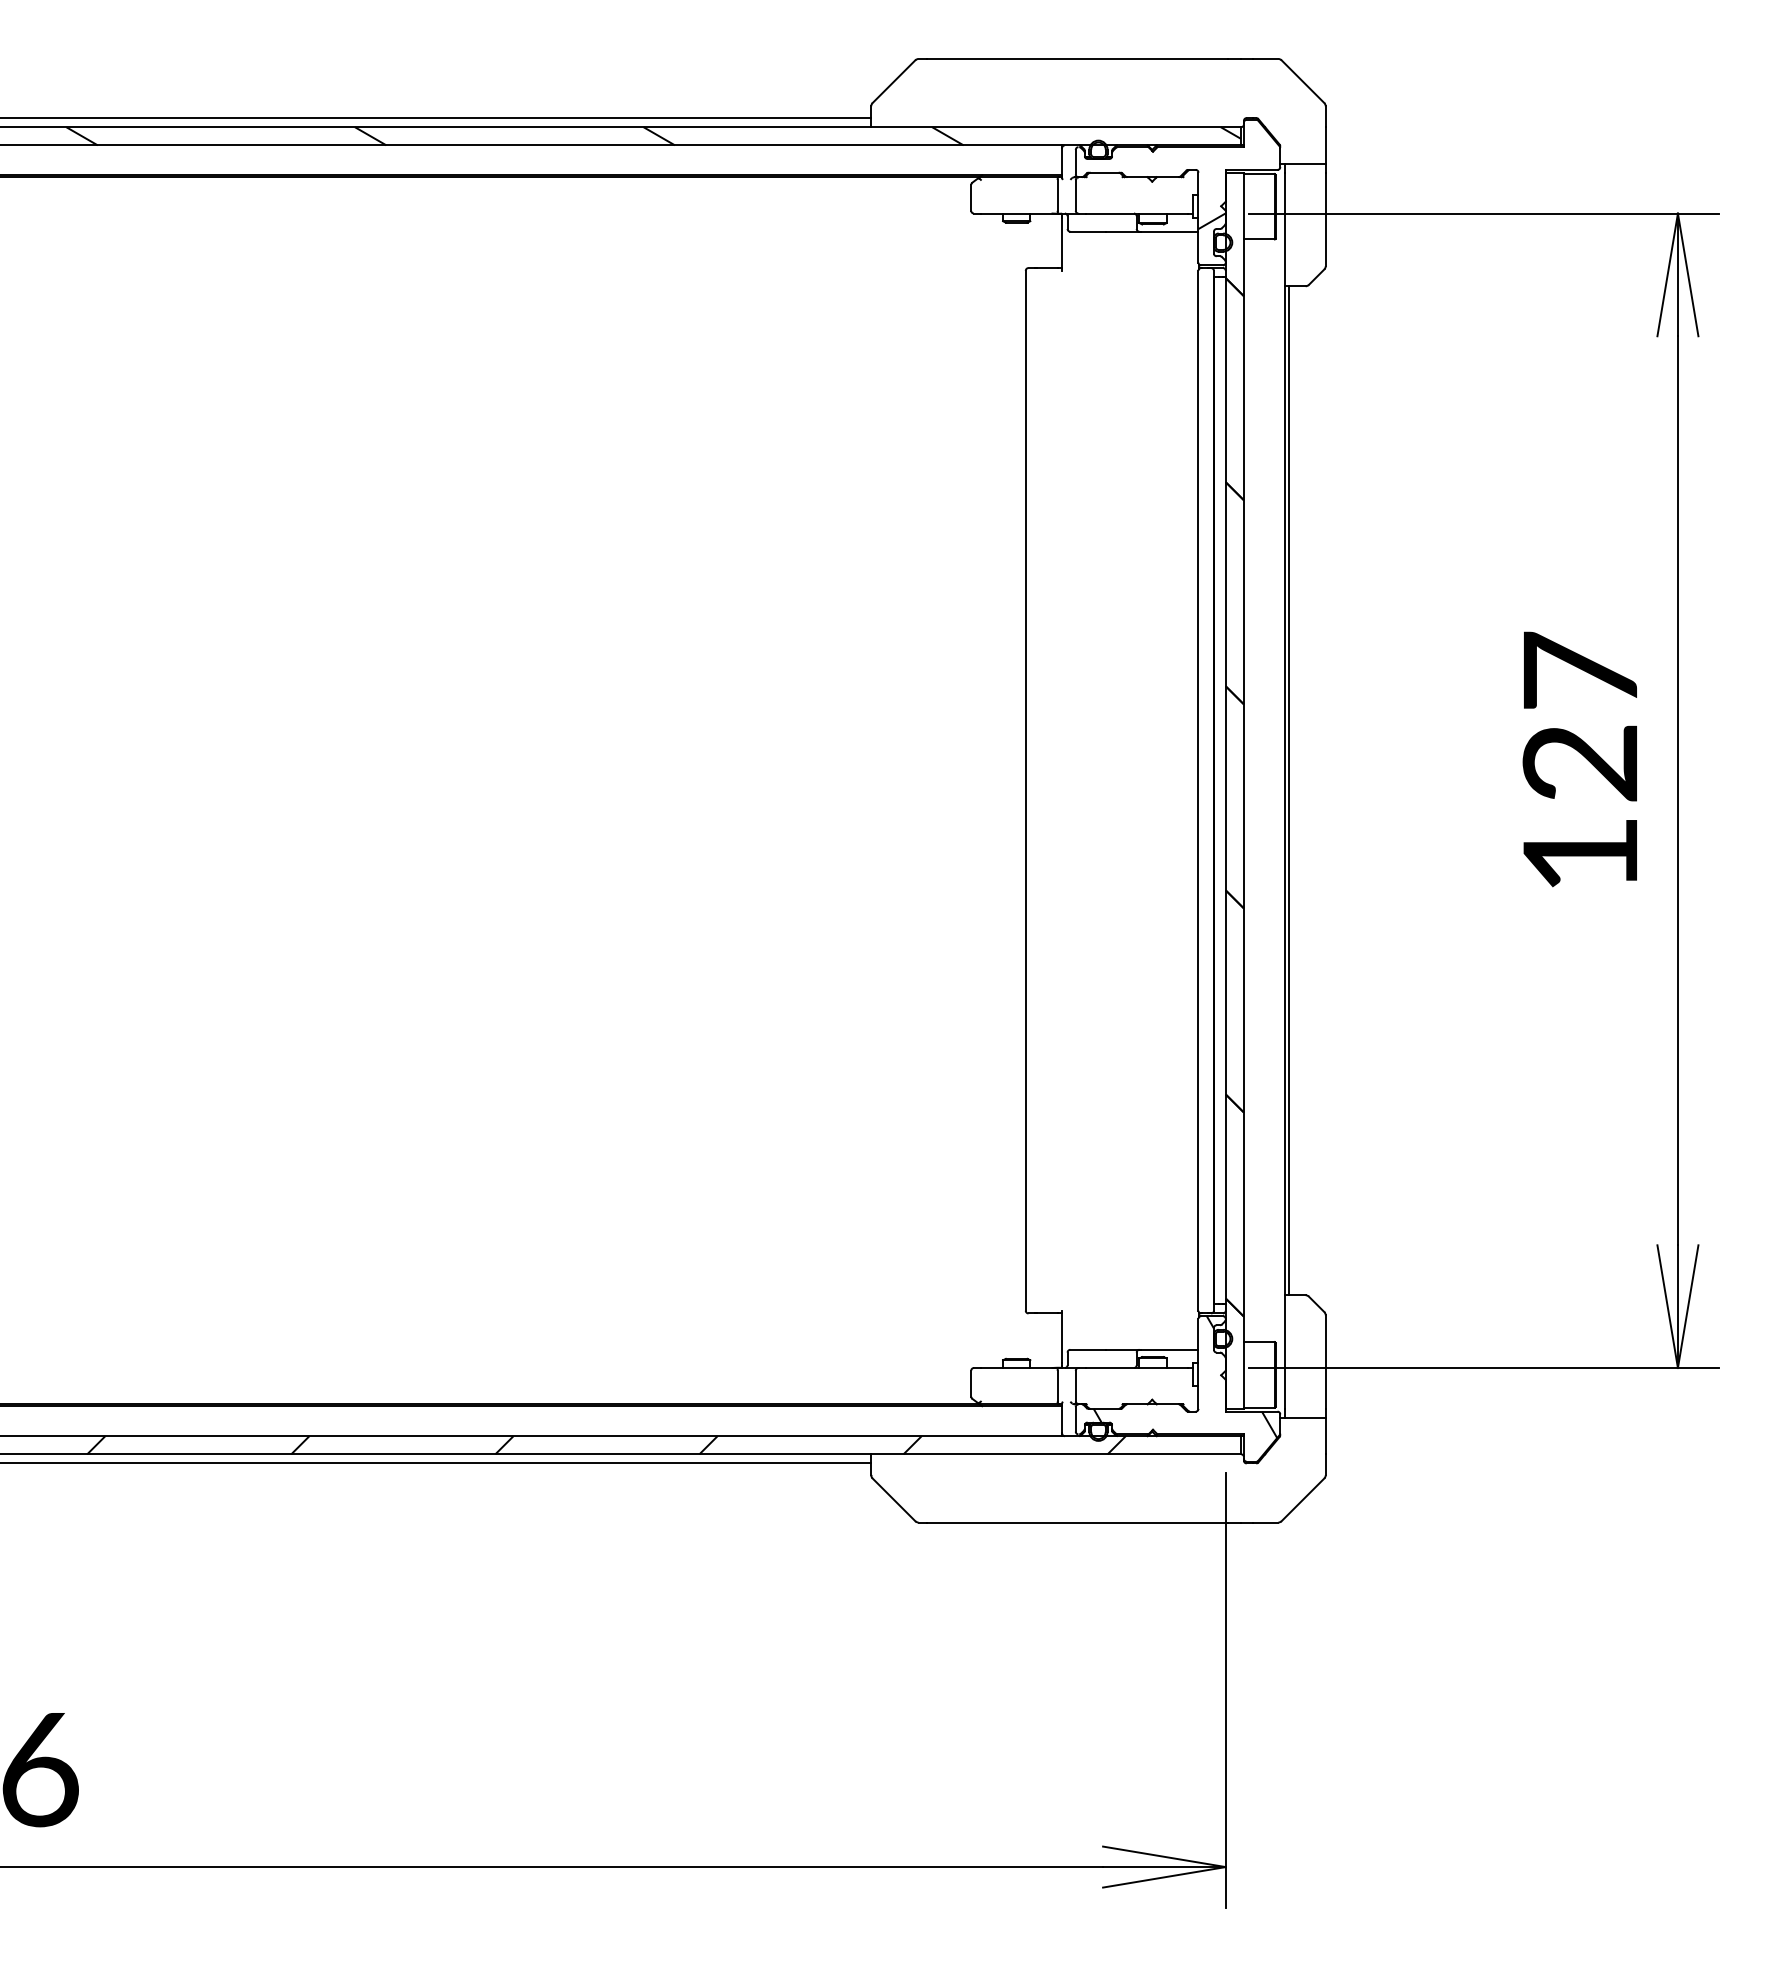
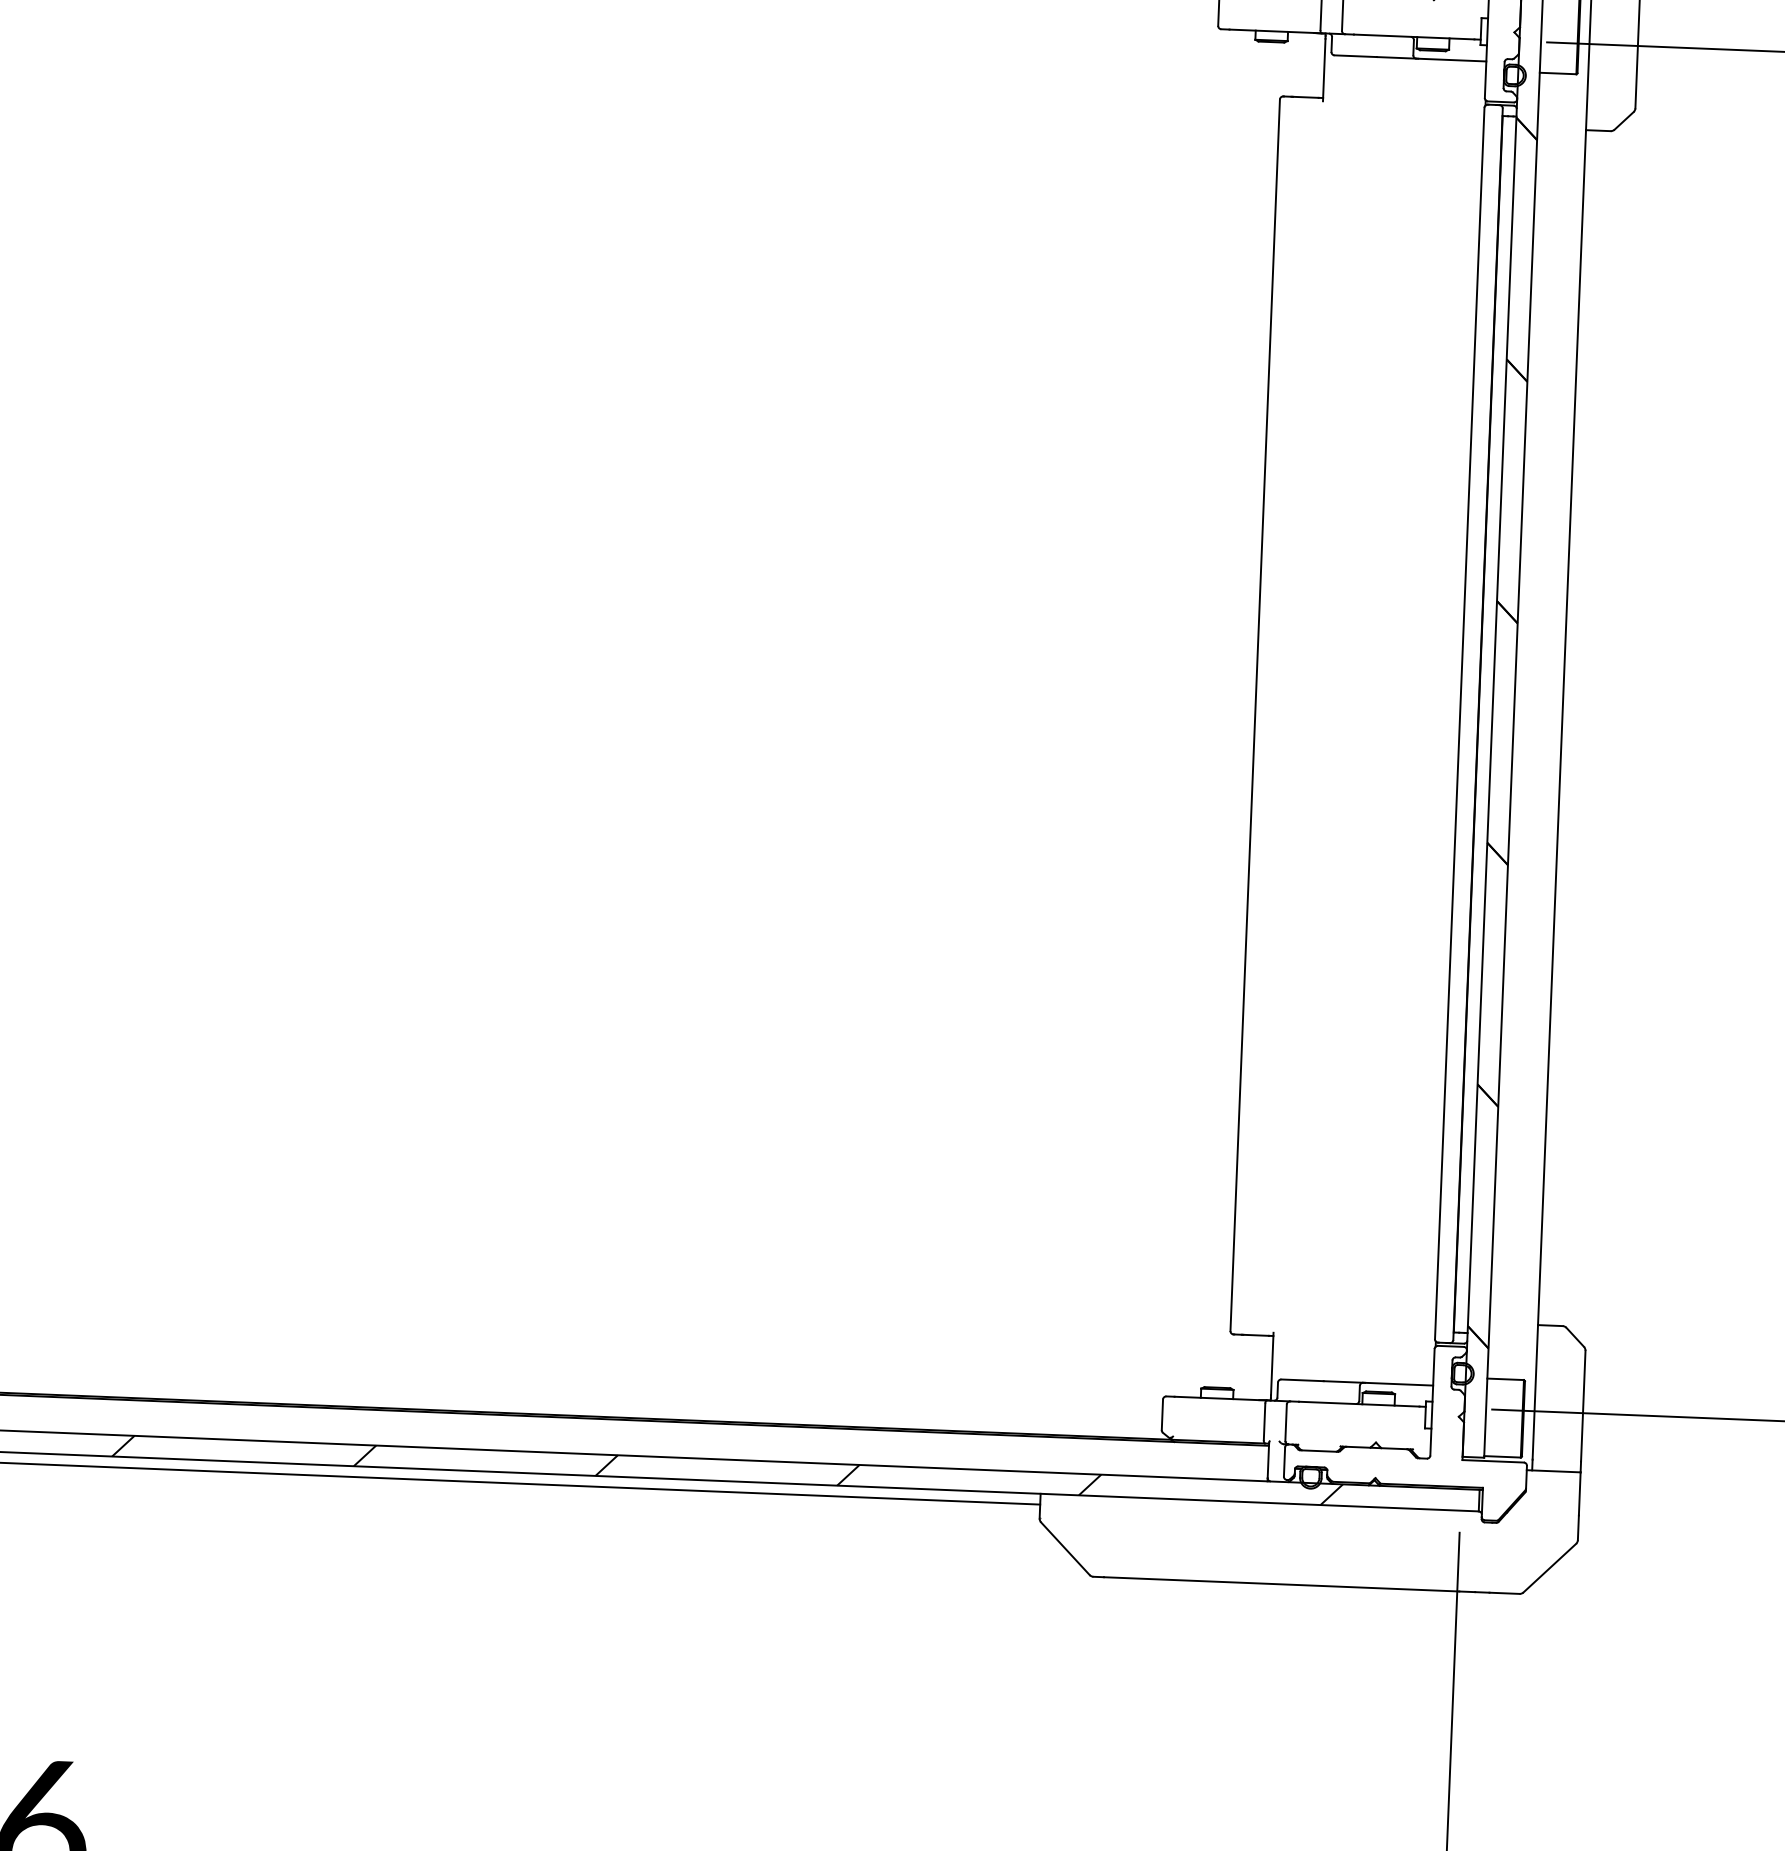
hatch: (1211, 221) -> (1502, 49), removed
line: (1289, 790) -> (1567, 727), removed
hatch: (1185, 1377) -> (1416, 1417), removed

